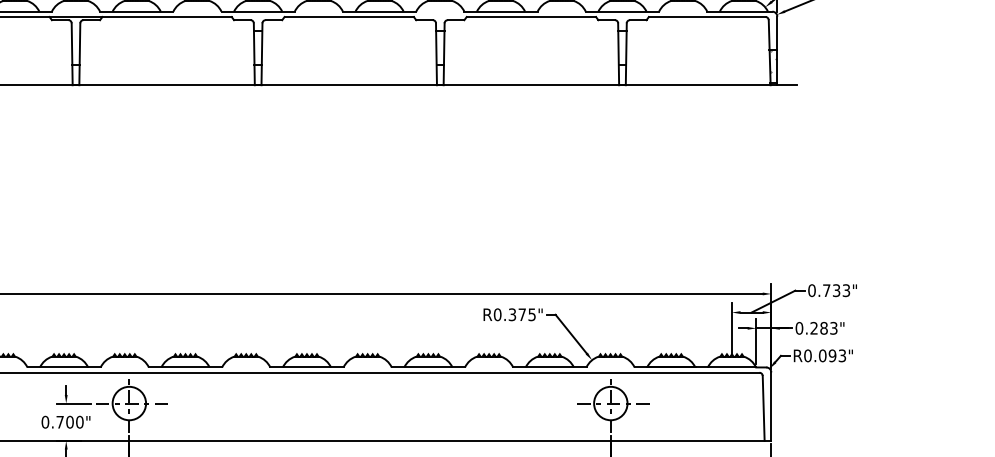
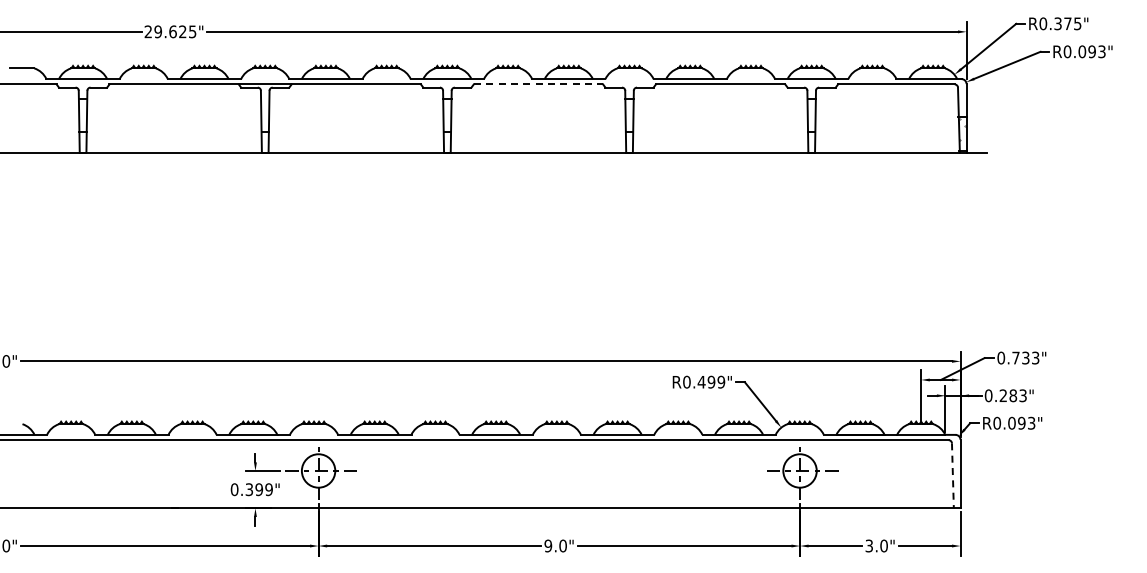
line: (349, 17) -> (538, 84), solid -> dashed
text: (522, 314) -> (711, 381), R0.375" -> R0.499"
line: (763, 408) -> (952, 475), solid -> dashed
text: (69, 422) -> (258, 489), 0.700" -> 0.399"

